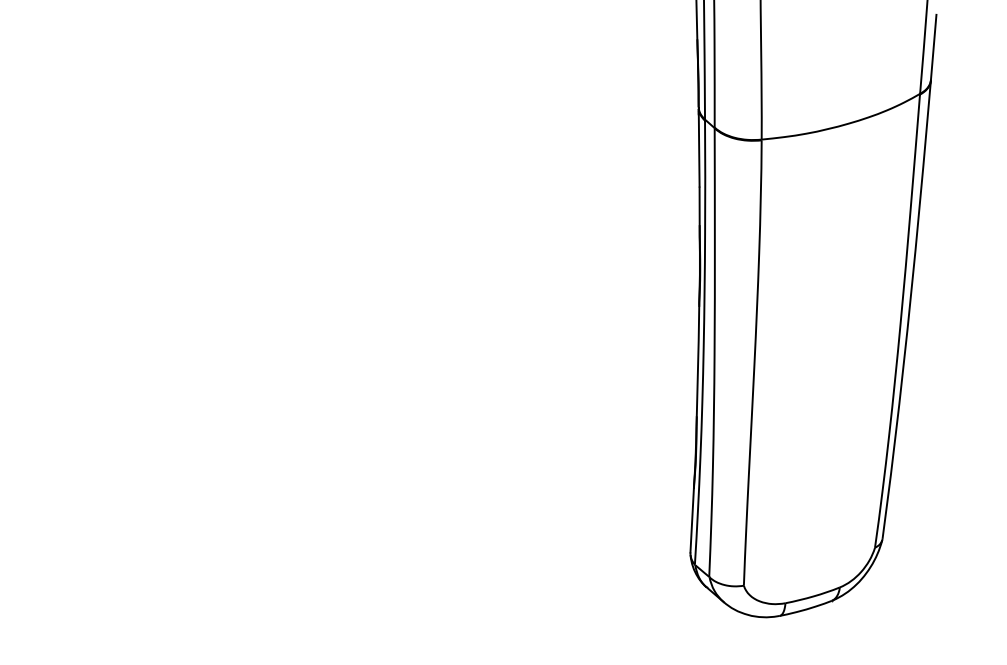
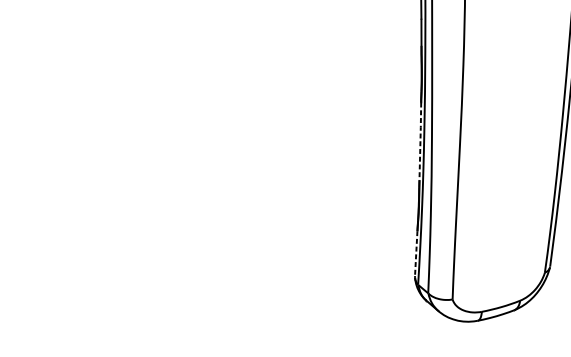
line: (698, 360) -> (420, 141), solid -> dashed
line: (692, 520) -> (416, 253), solid -> dashed

